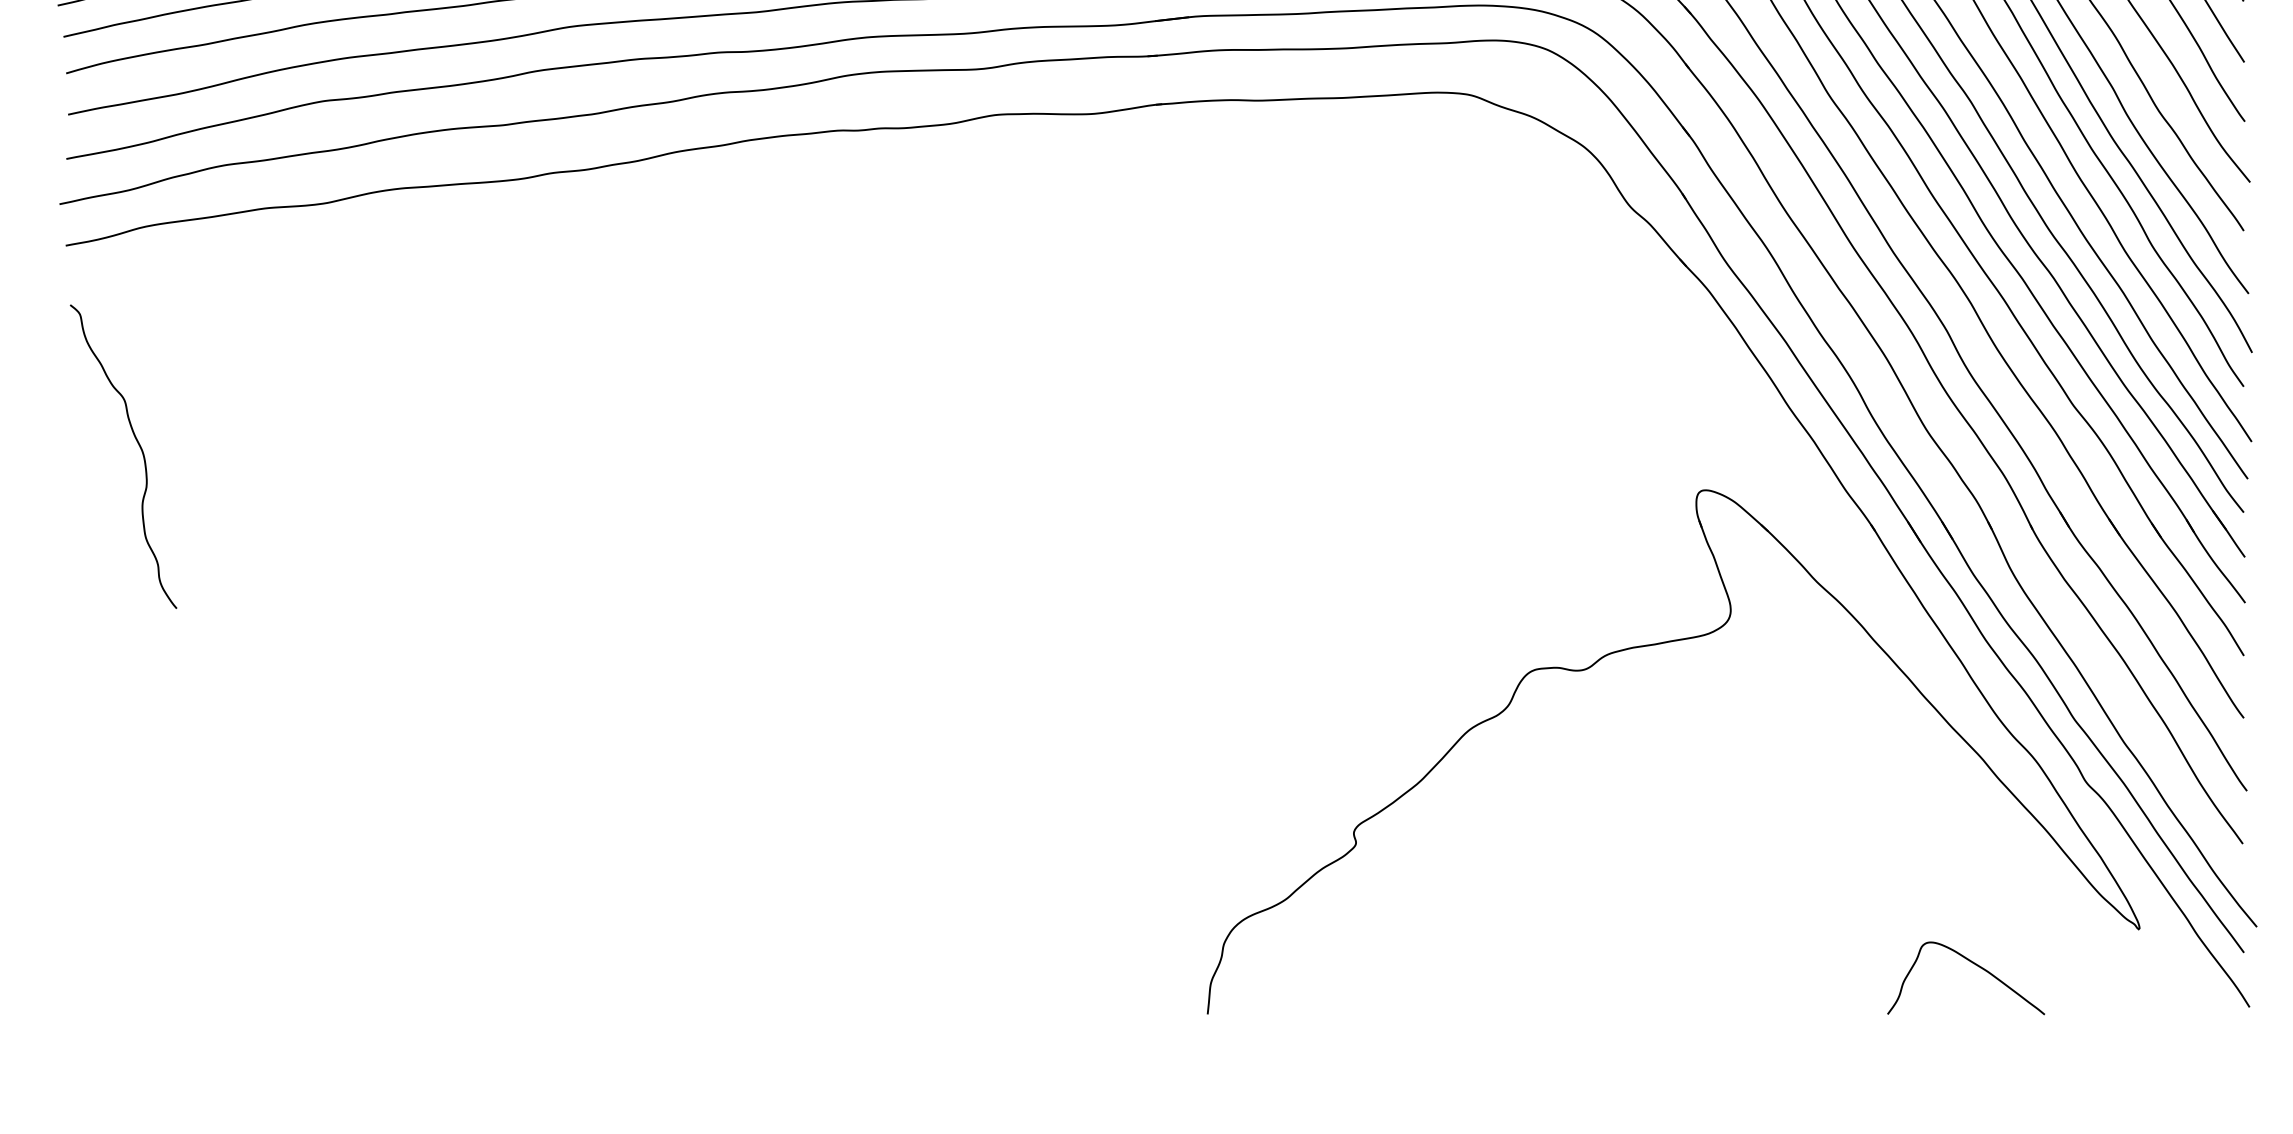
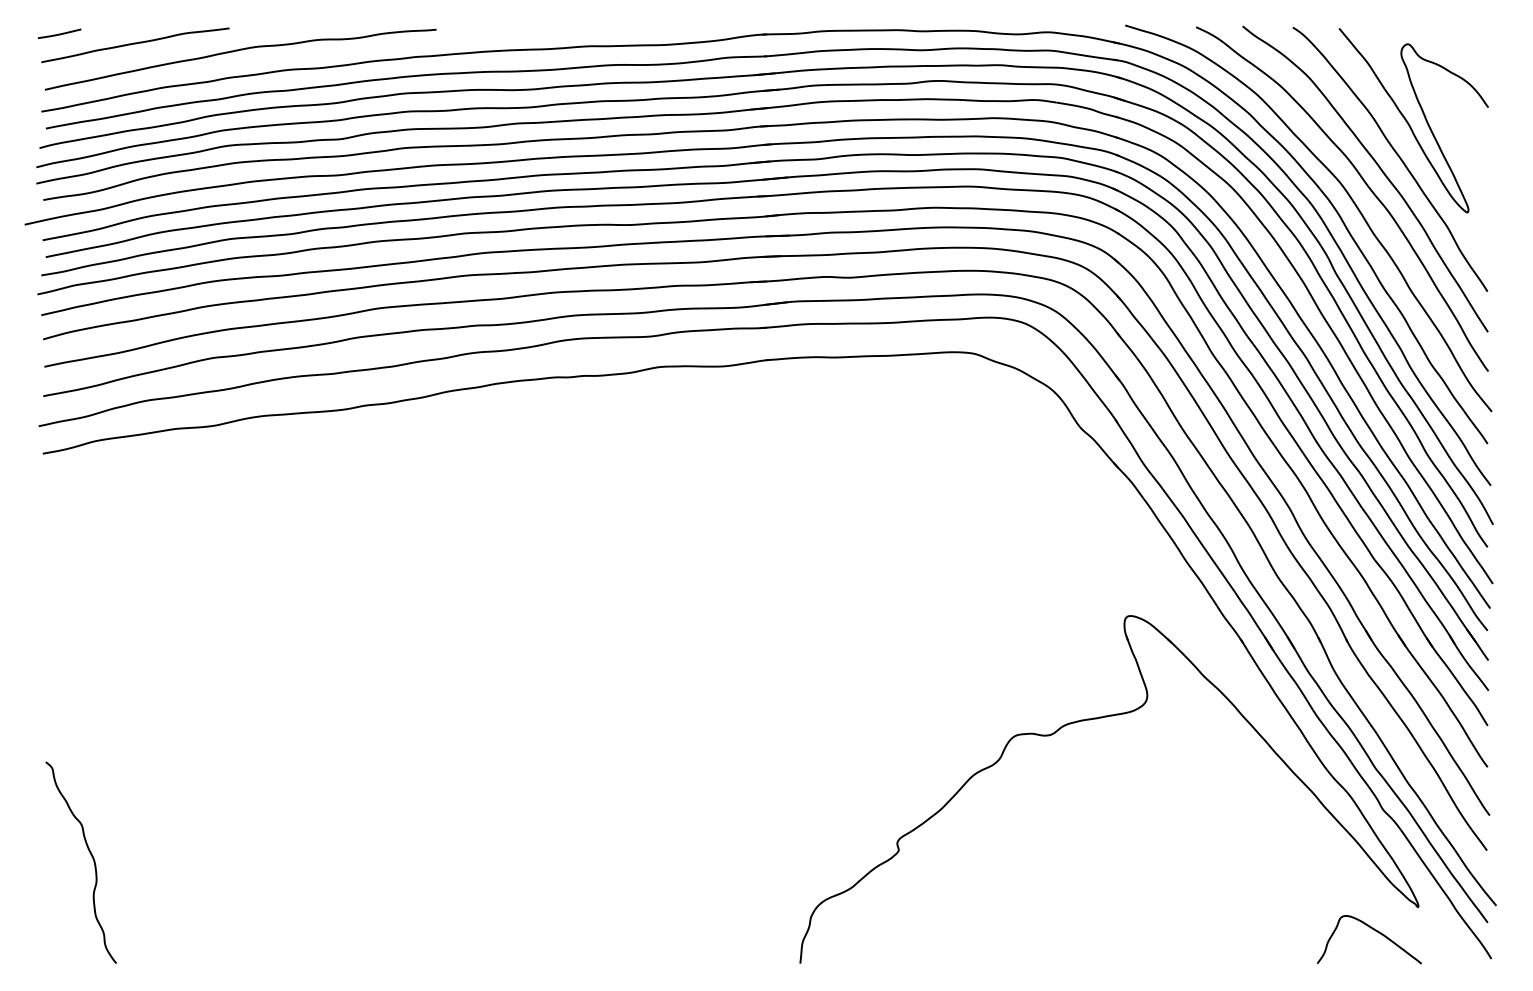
curve: (140, 451) -> (92, 859), moved
curve: (1972, 964) -> (1373, 930), moved

